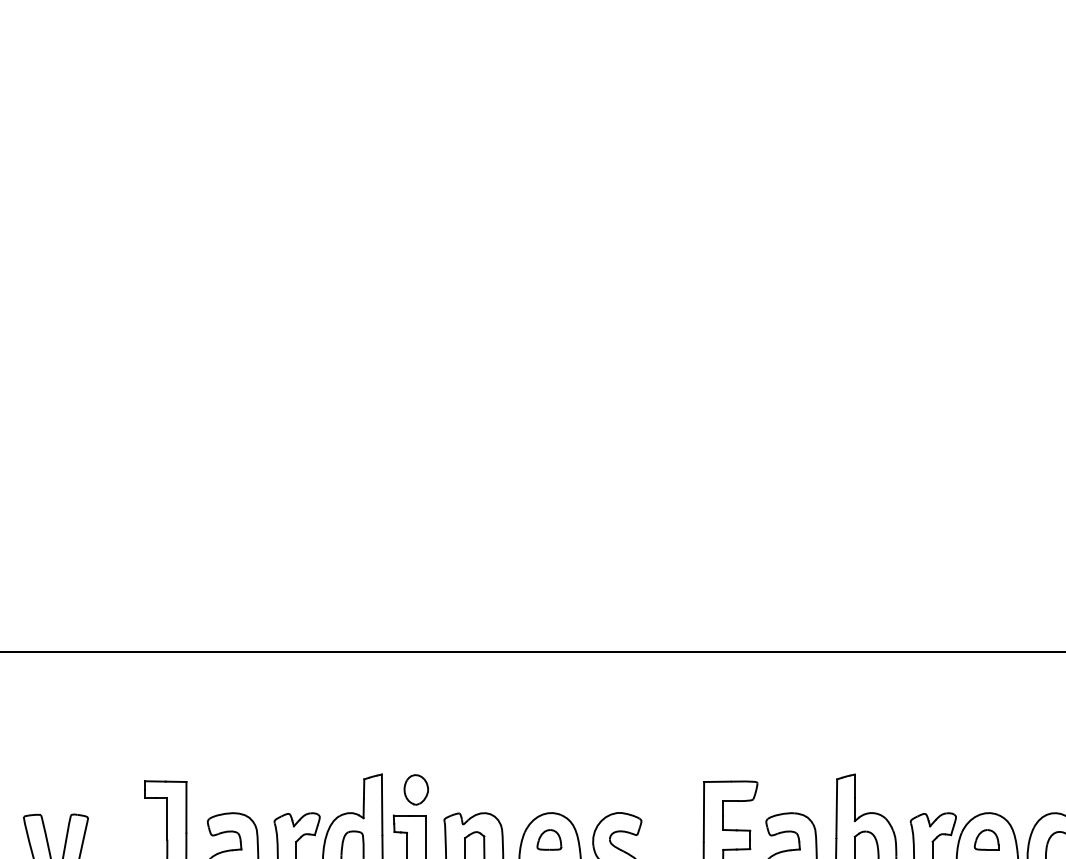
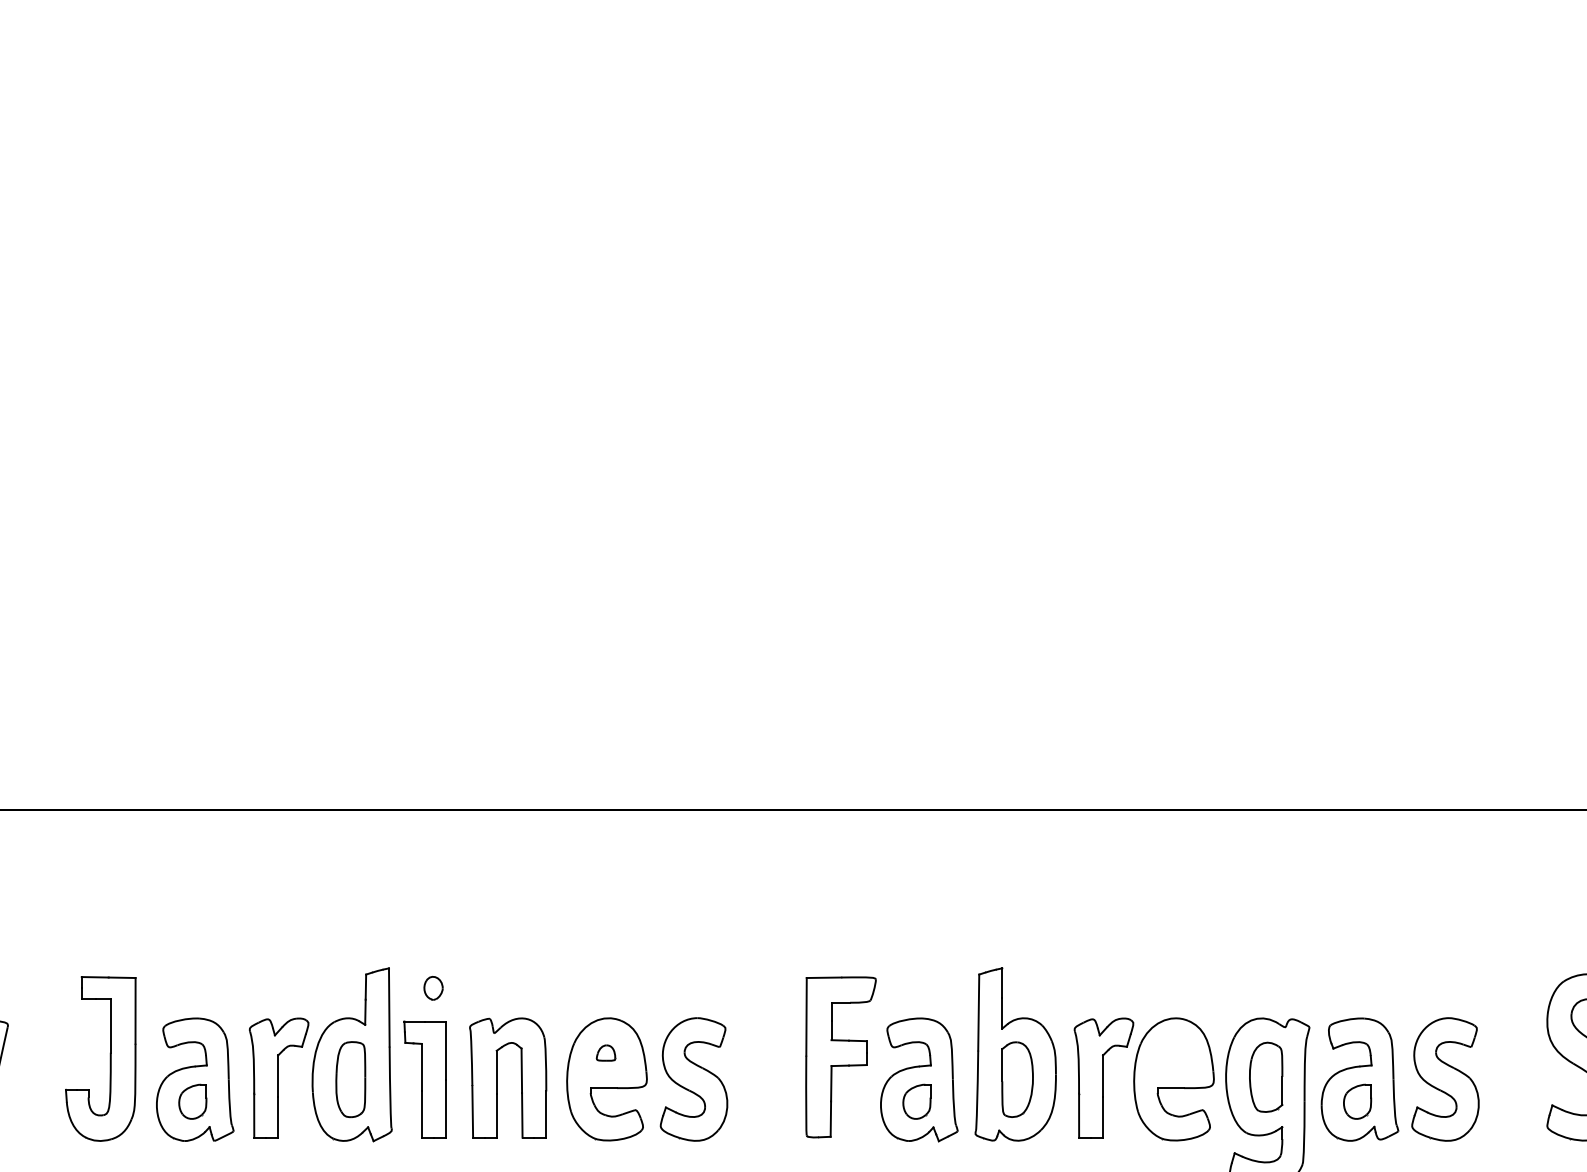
part: (416, 790) -> (433, 988), size x0.6
part: (548, 839) -> (605, 1052), size x0.6
part: (986, 839) -> (1172, 1052), removed

